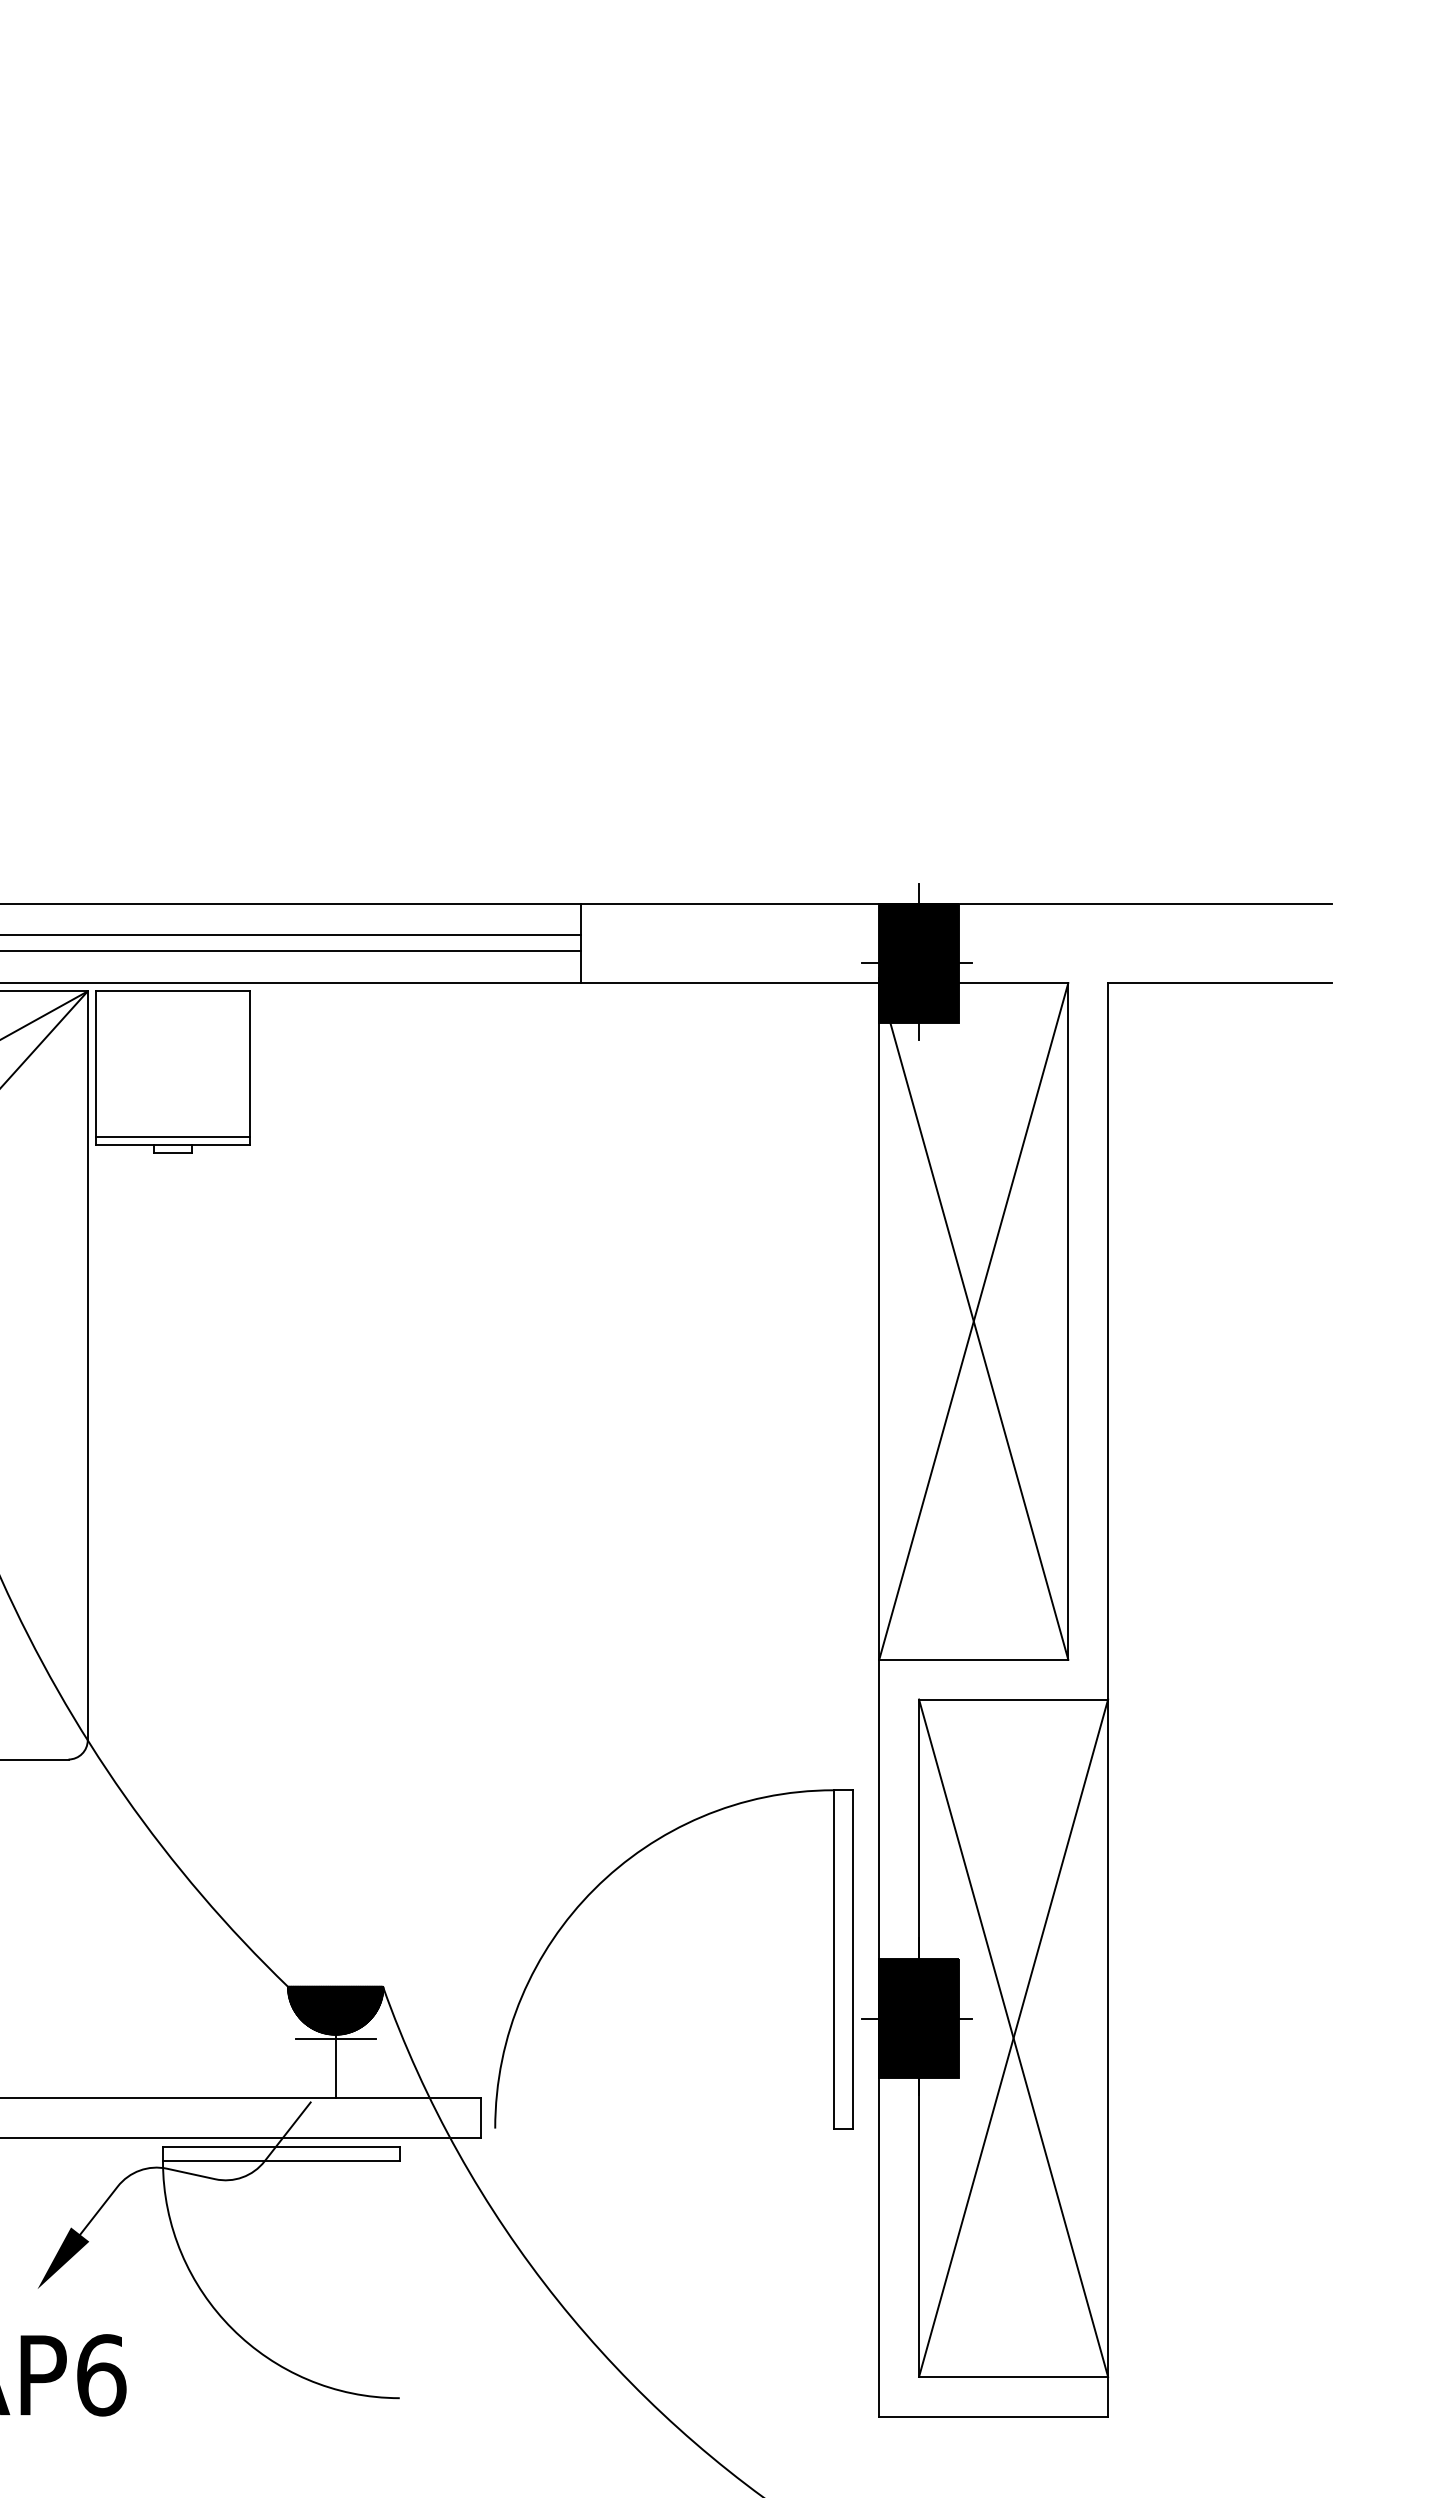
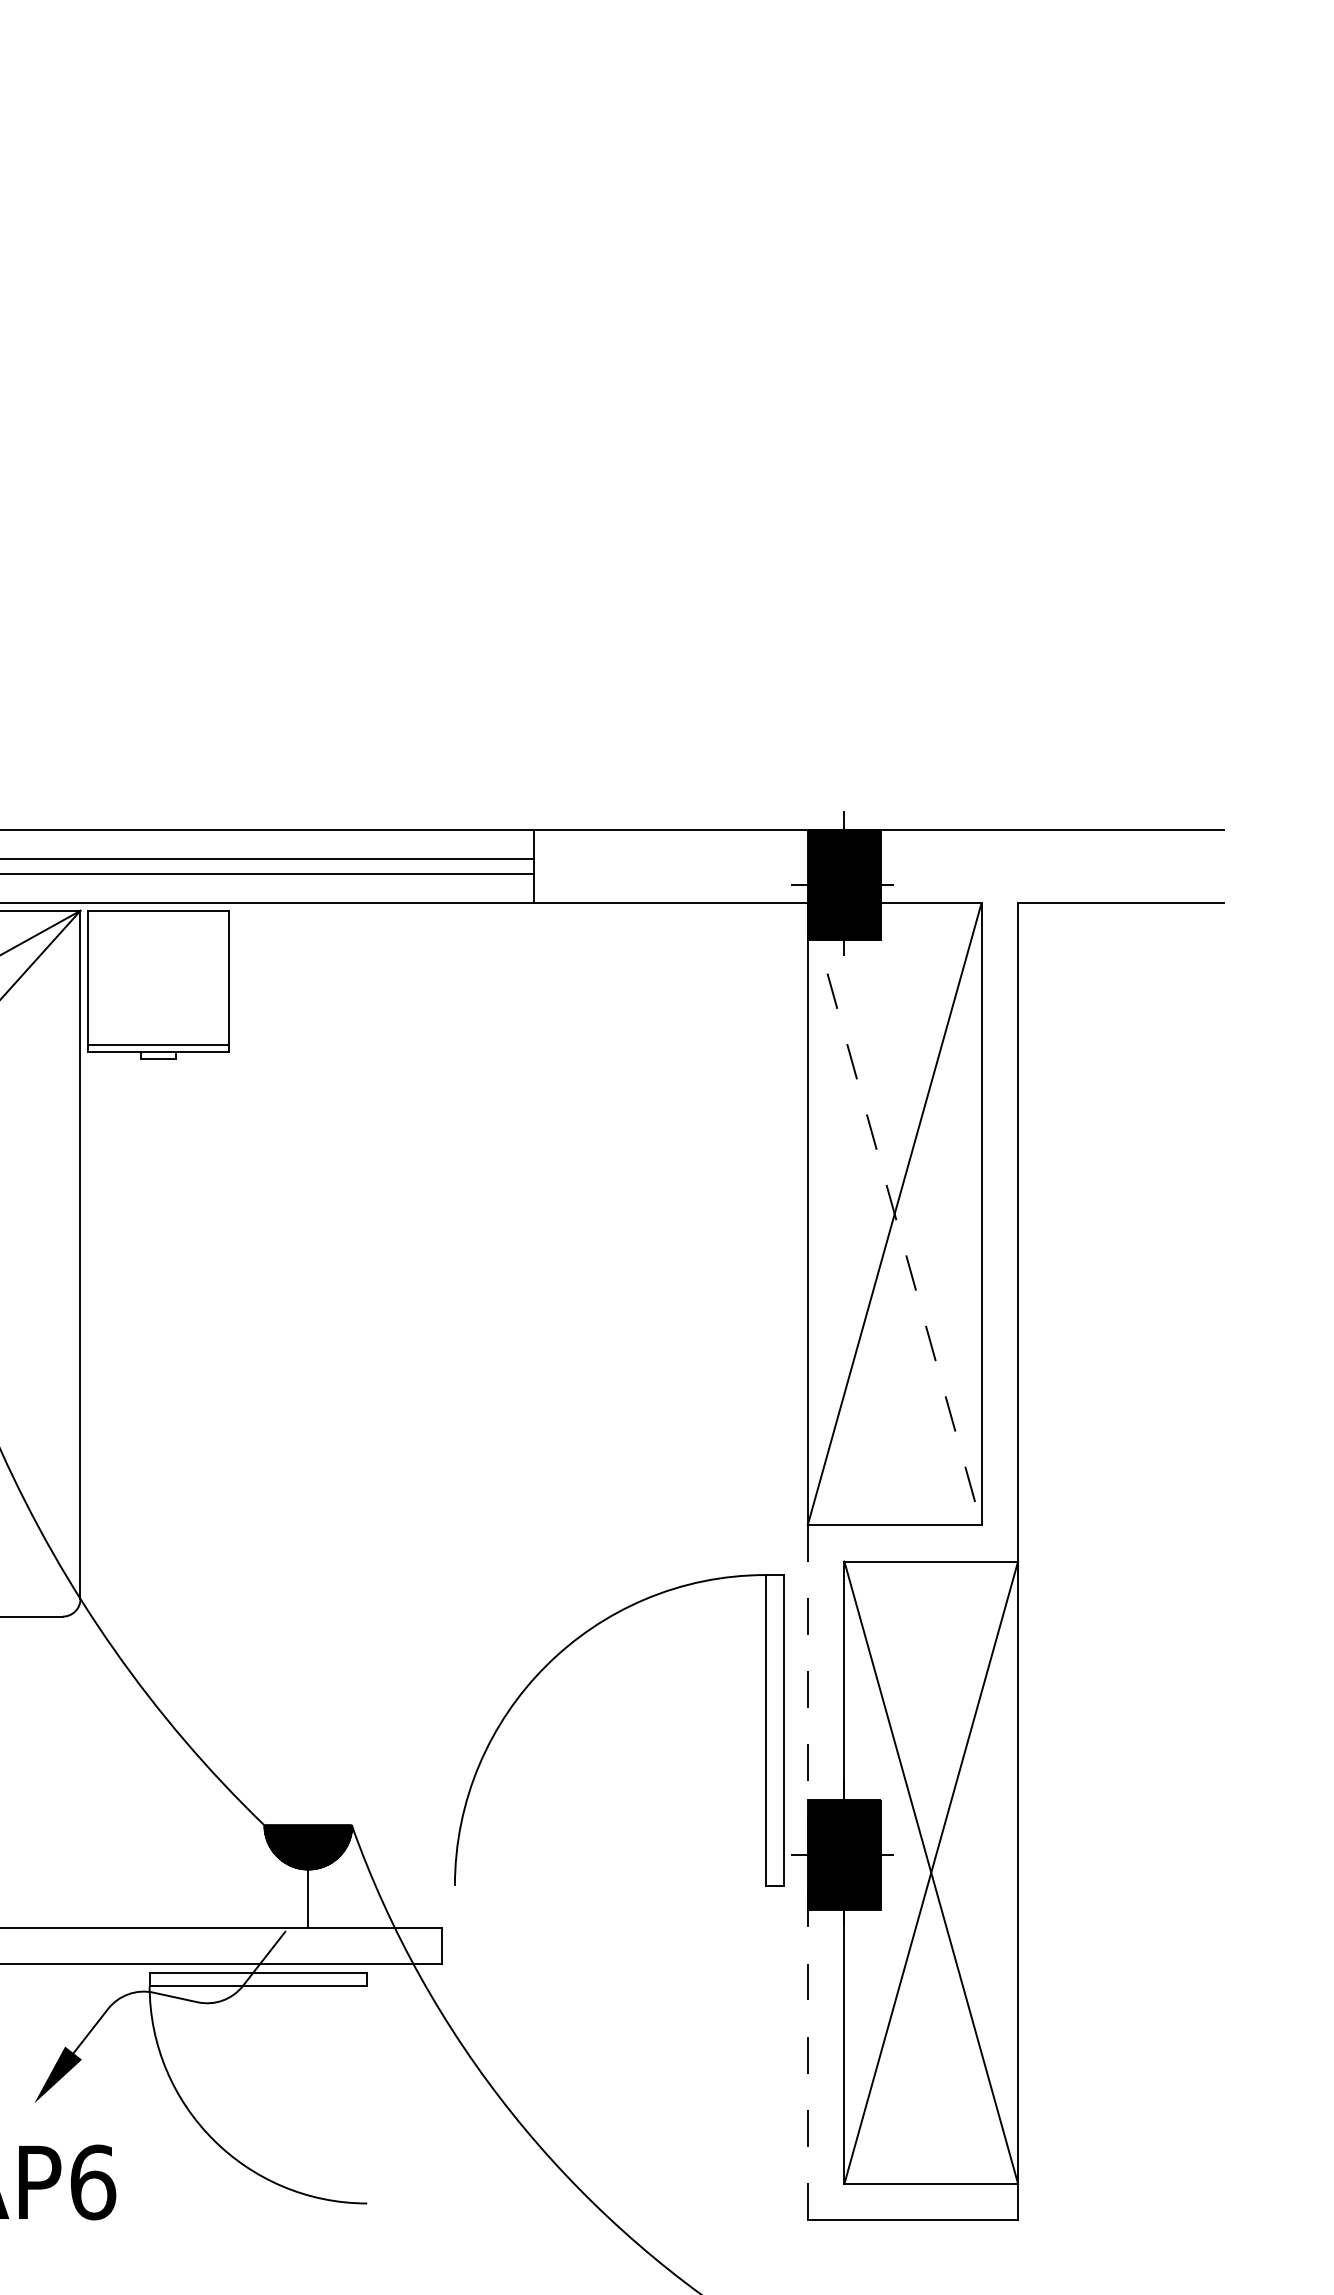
line: (973, 1321) -> (894, 1214), solid -> dashed
part: (605, 1880) -> (556, 1657), moved
line: (879, 2038) -> (808, 1872), solid -> dashed
line: (335, 2039) -> (308, 1873), removed

